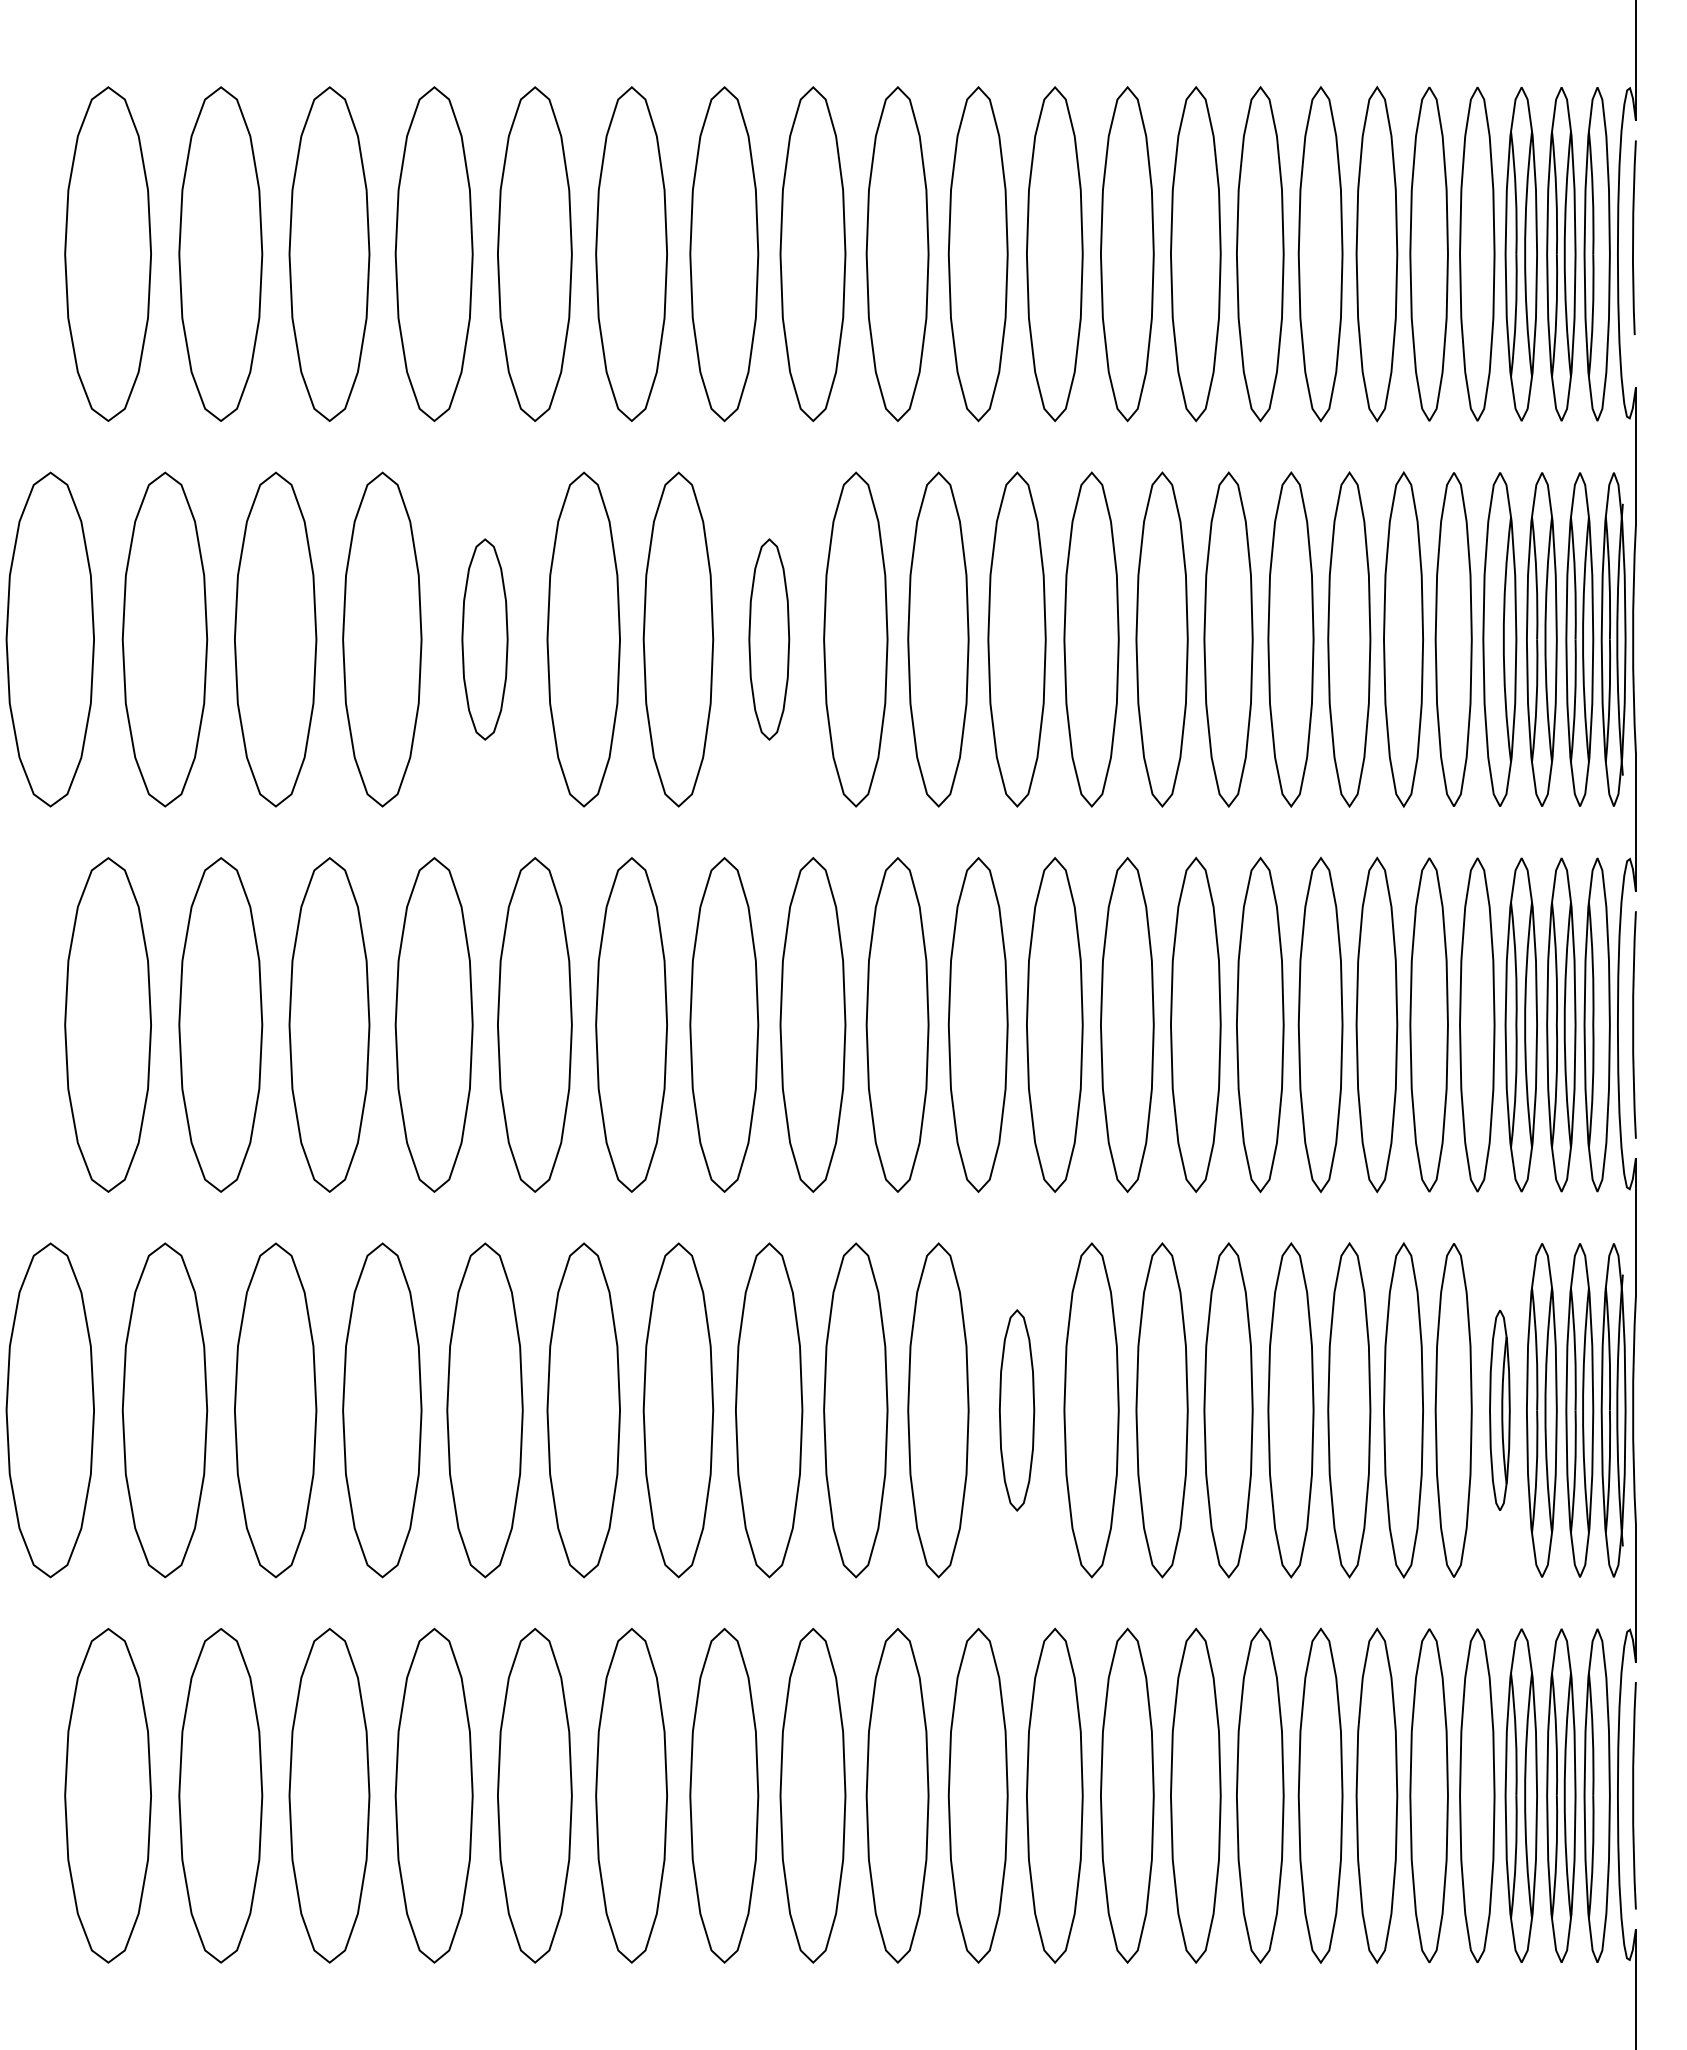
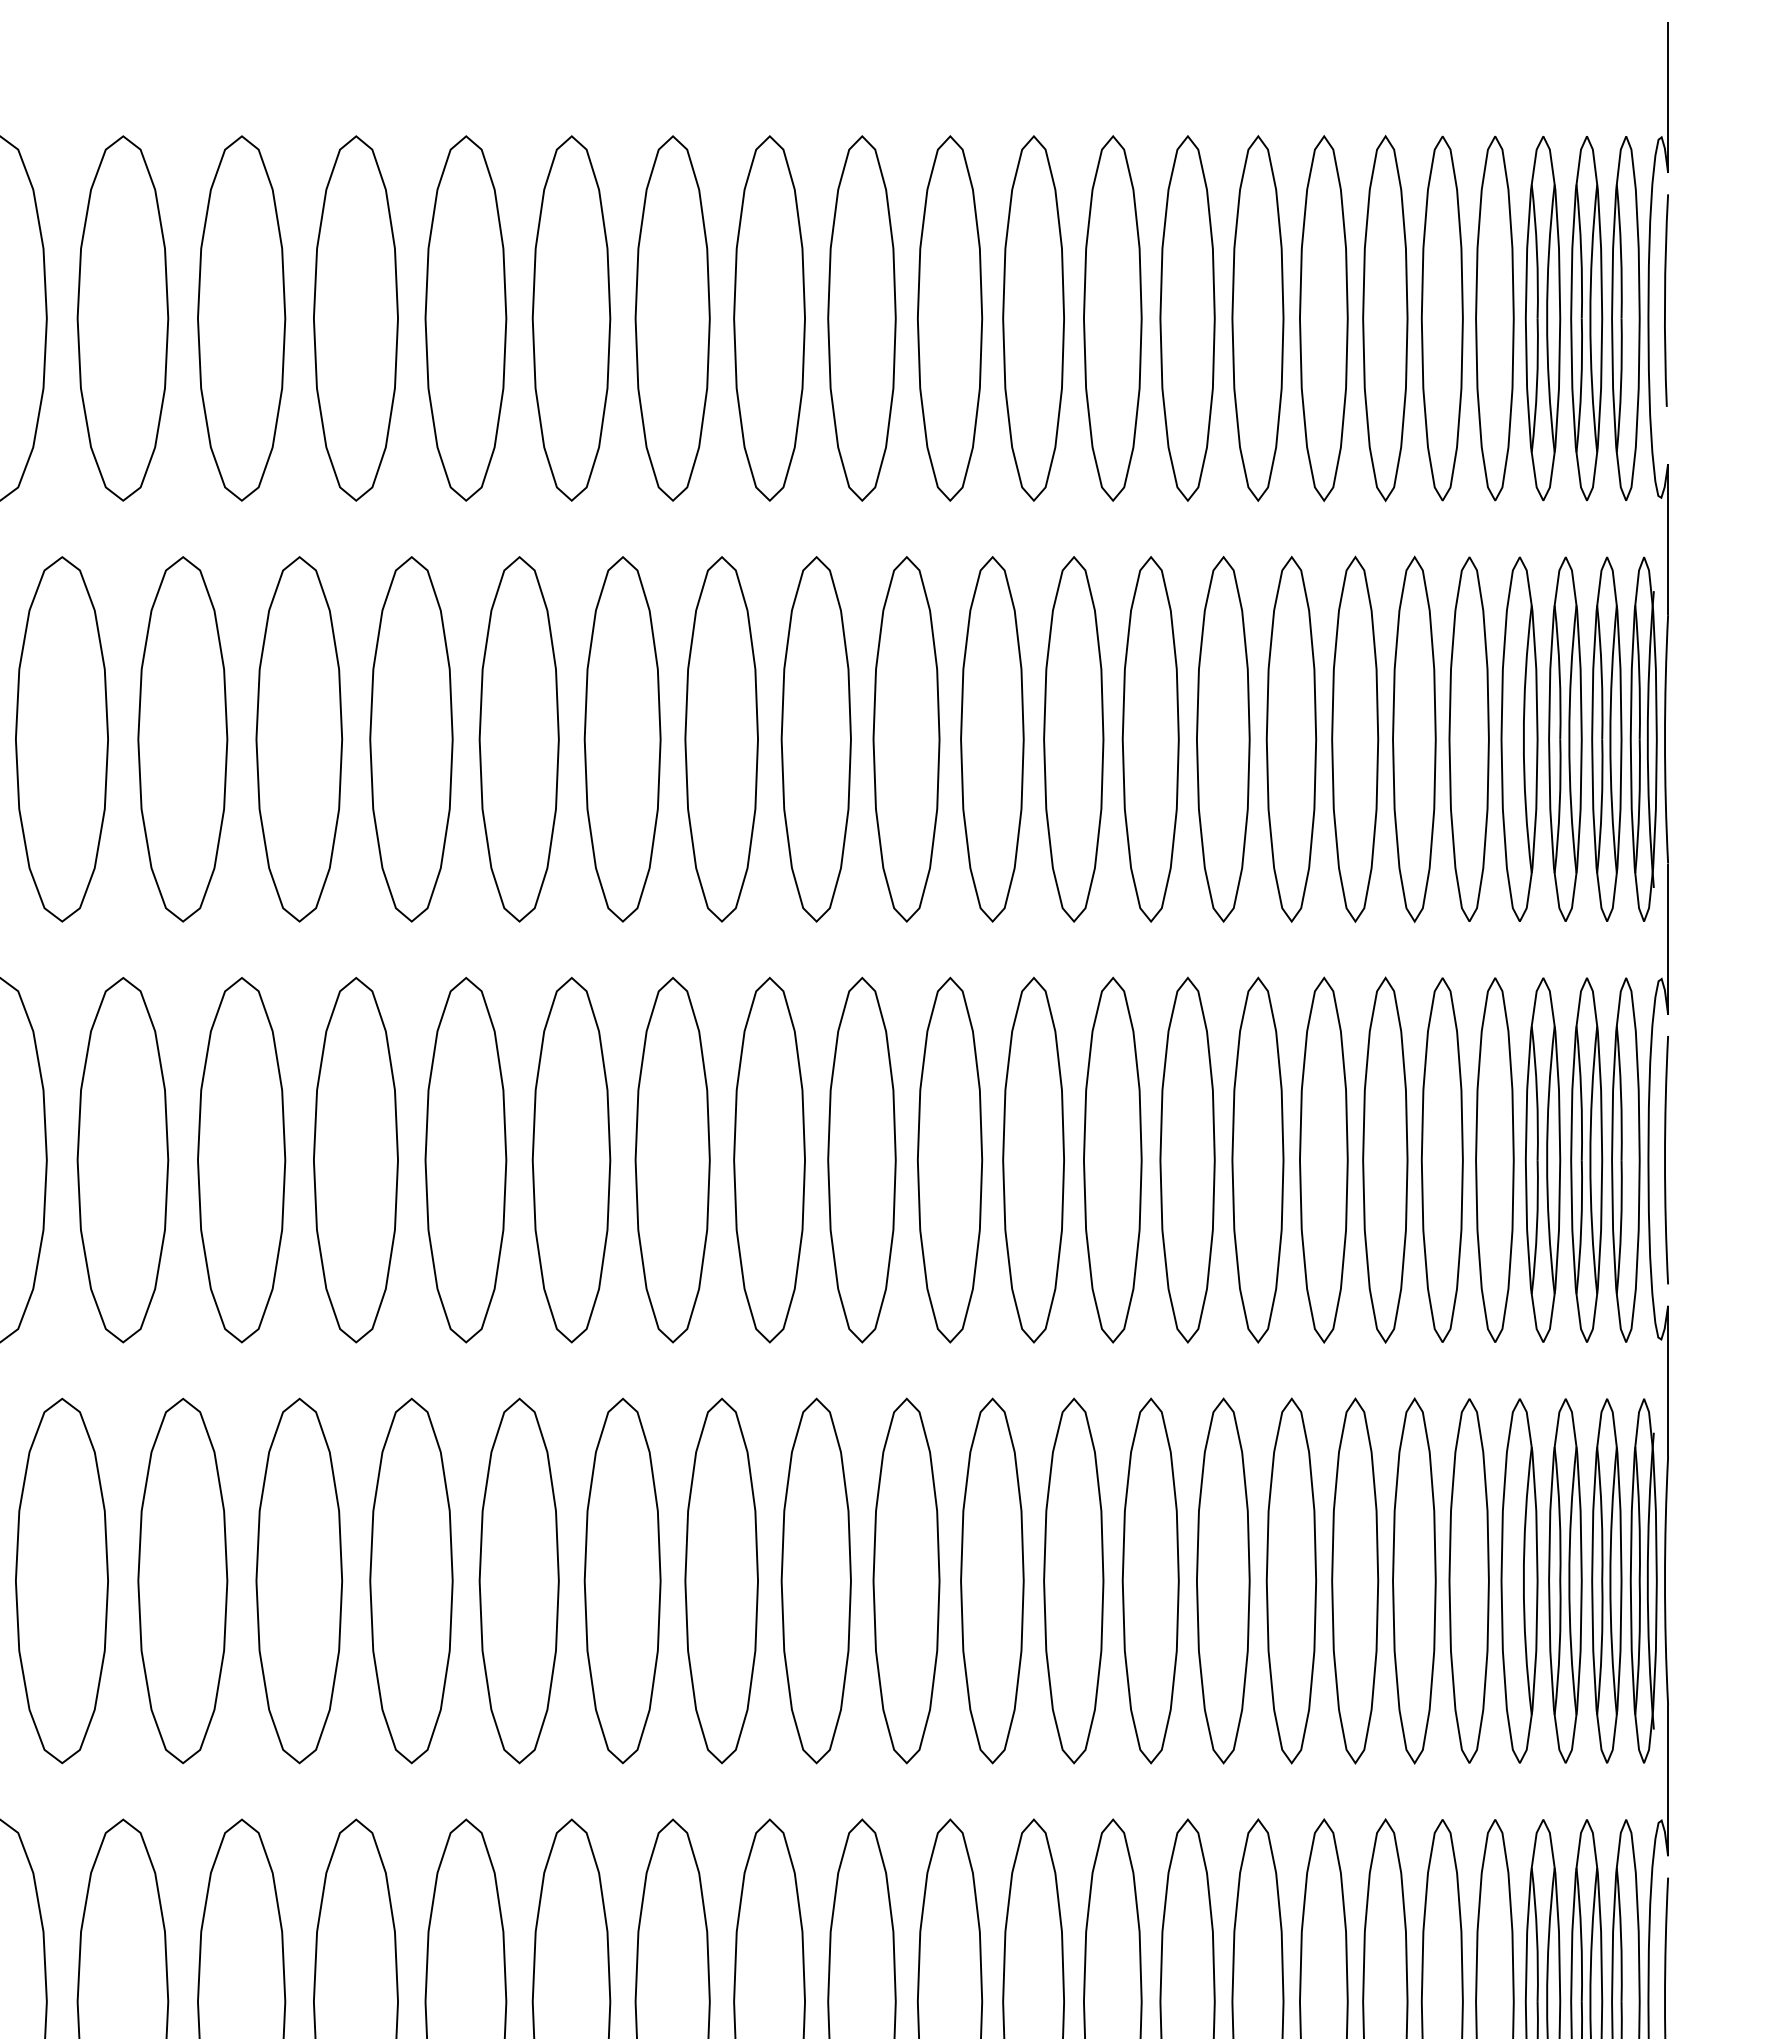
part: (484, 639) -> (410, 739), size x1.67
part: (769, 639) -> (722, 739), size x1.67
part: (1016, 1410) -> (991, 1581), size x1.67
part: (1499, 1410) -> (1519, 1581), size x1.67

